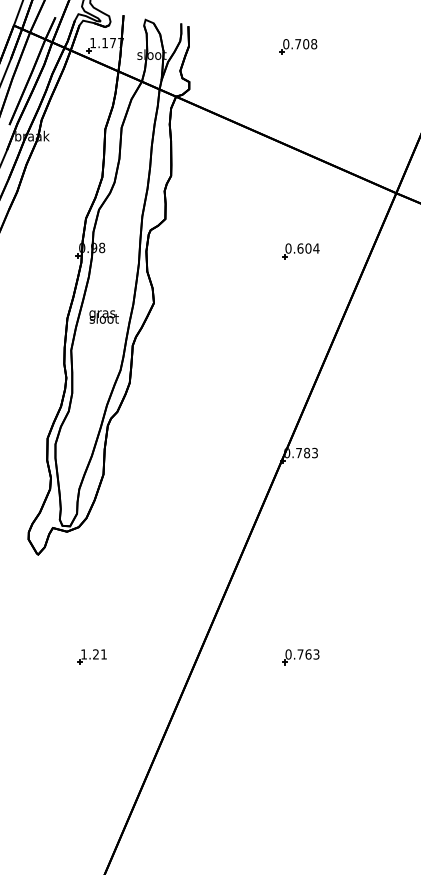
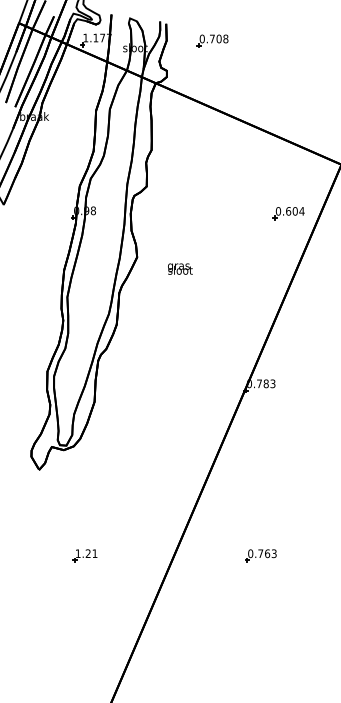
part: (298, 46) -> (212, 40), moved
part: (300, 251) -> (288, 213), moved
text: (103, 316) -> (179, 268), moved

